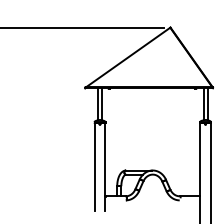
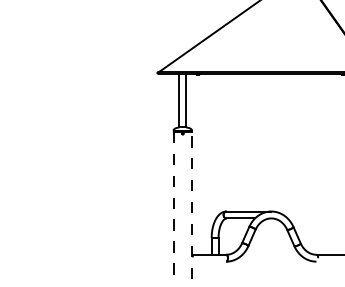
line: (105, 166) -> (191, 204), solid -> dashed
line: (94, 167) -> (173, 206), solid -> dashed

